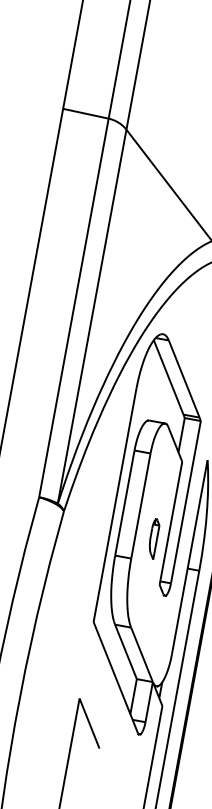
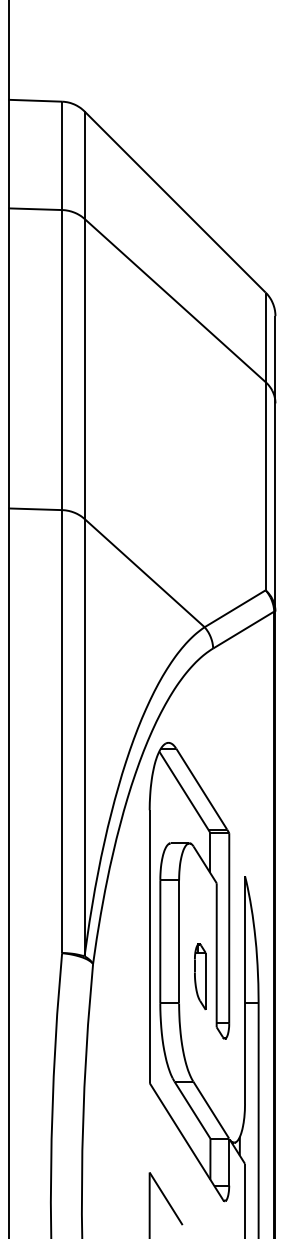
part: (153, 538) -> (200, 976), size x1.43

